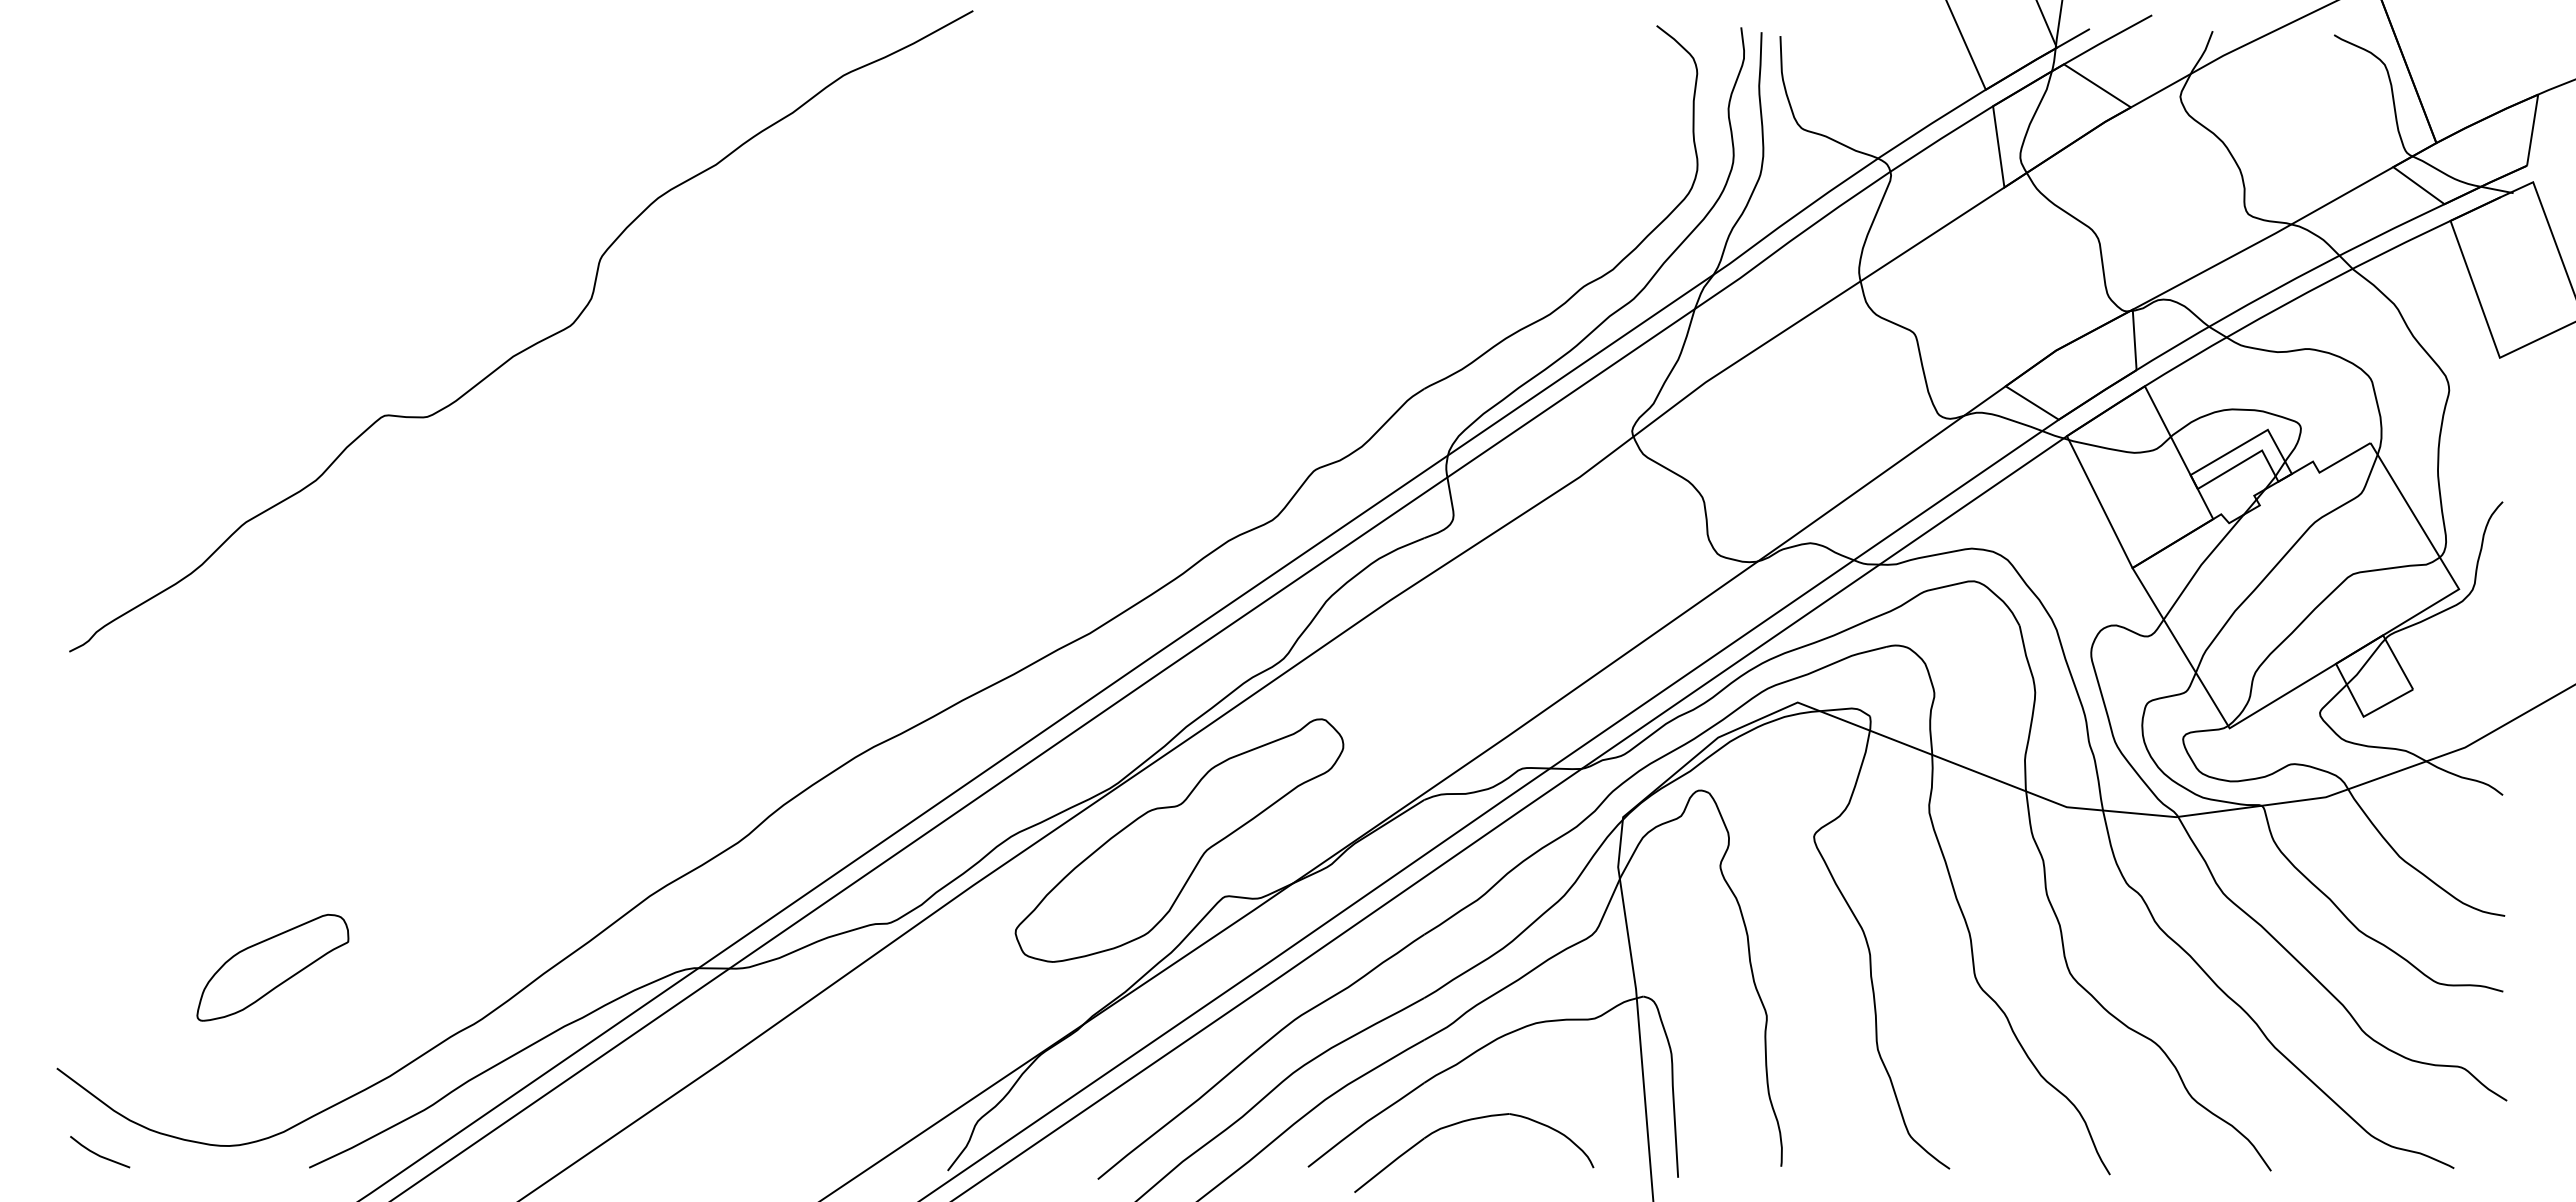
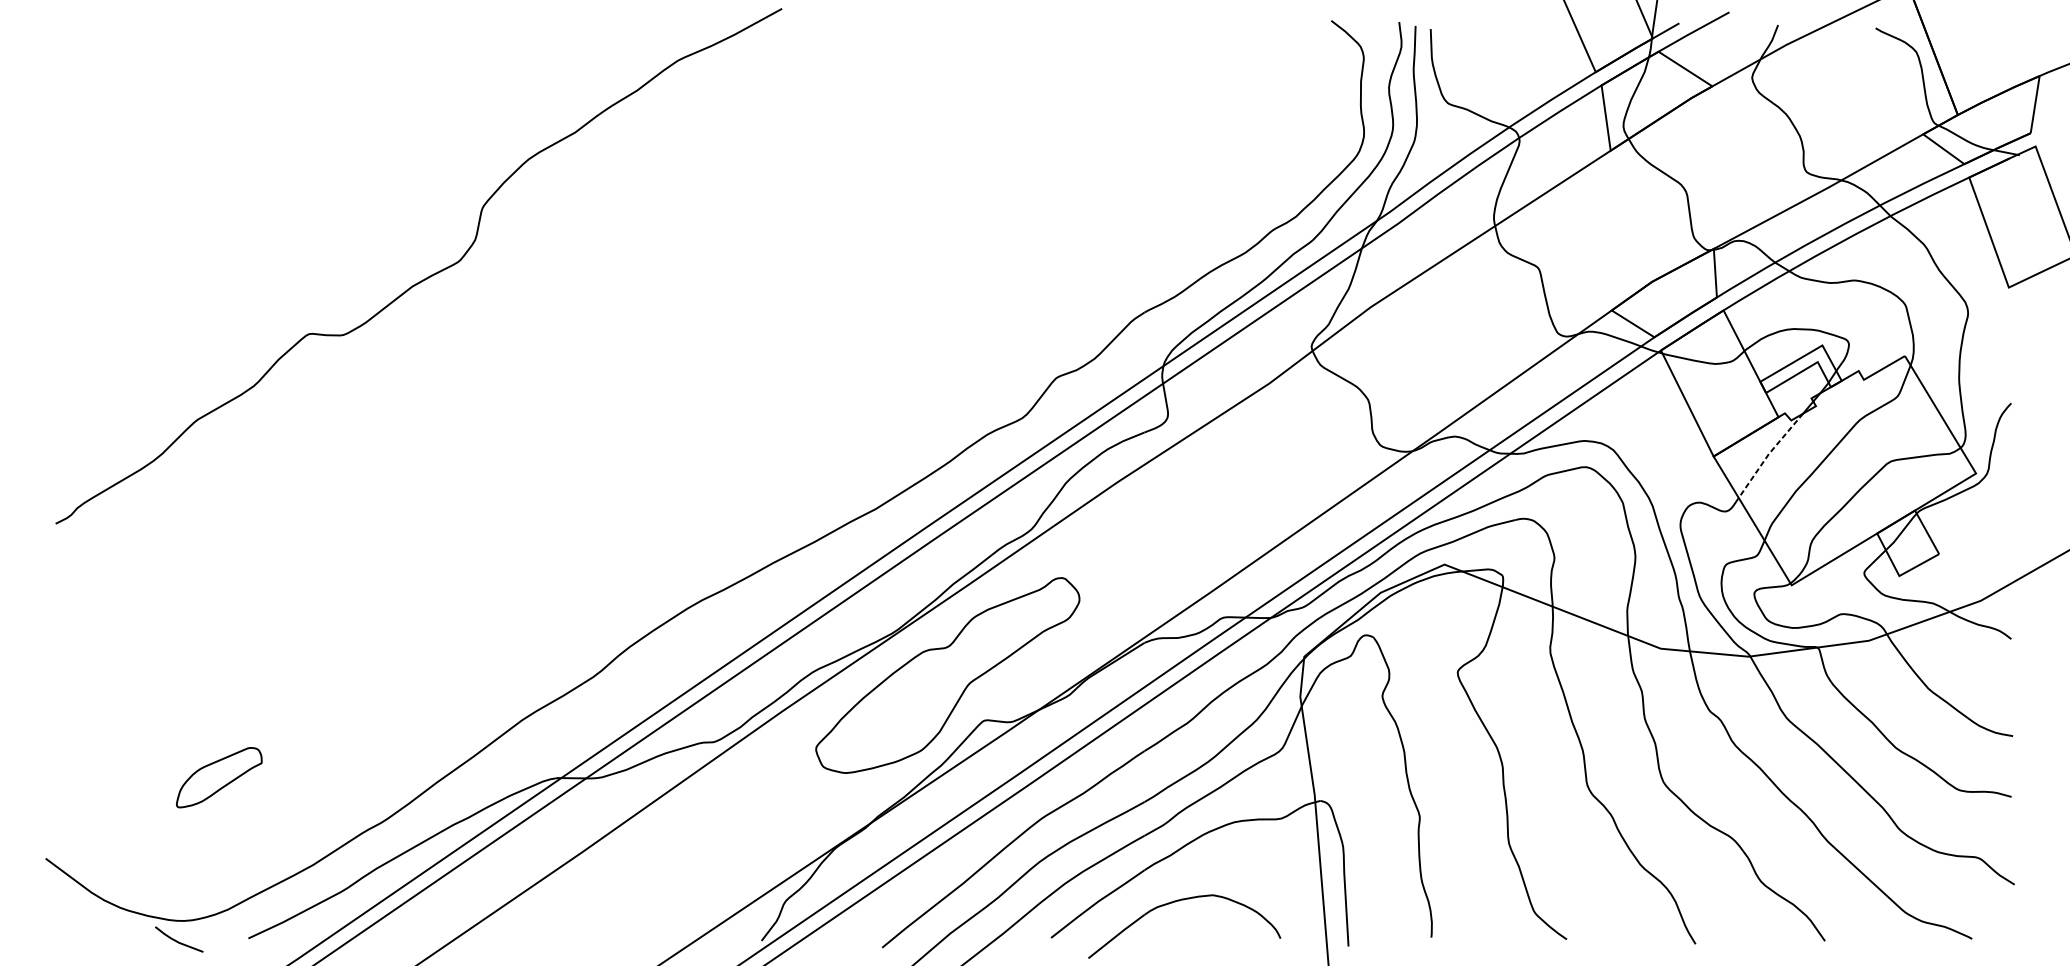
line: (2201, 564) -> (1769, 453), solid -> dashed
part: (272, 967) -> (218, 777), size x0.7
line: (99, 1154) -> (178, 941), moved

